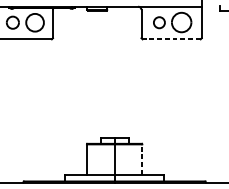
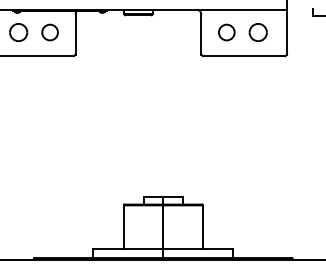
circle: (34, 22) -> (49, 32), size x0.62
part: (181, 22) -> (257, 32), size x0.62
line: (171, 39) -> (243, 56), dashed -> solid
line: (142, 159) -> (202, 226), dashed -> solid

